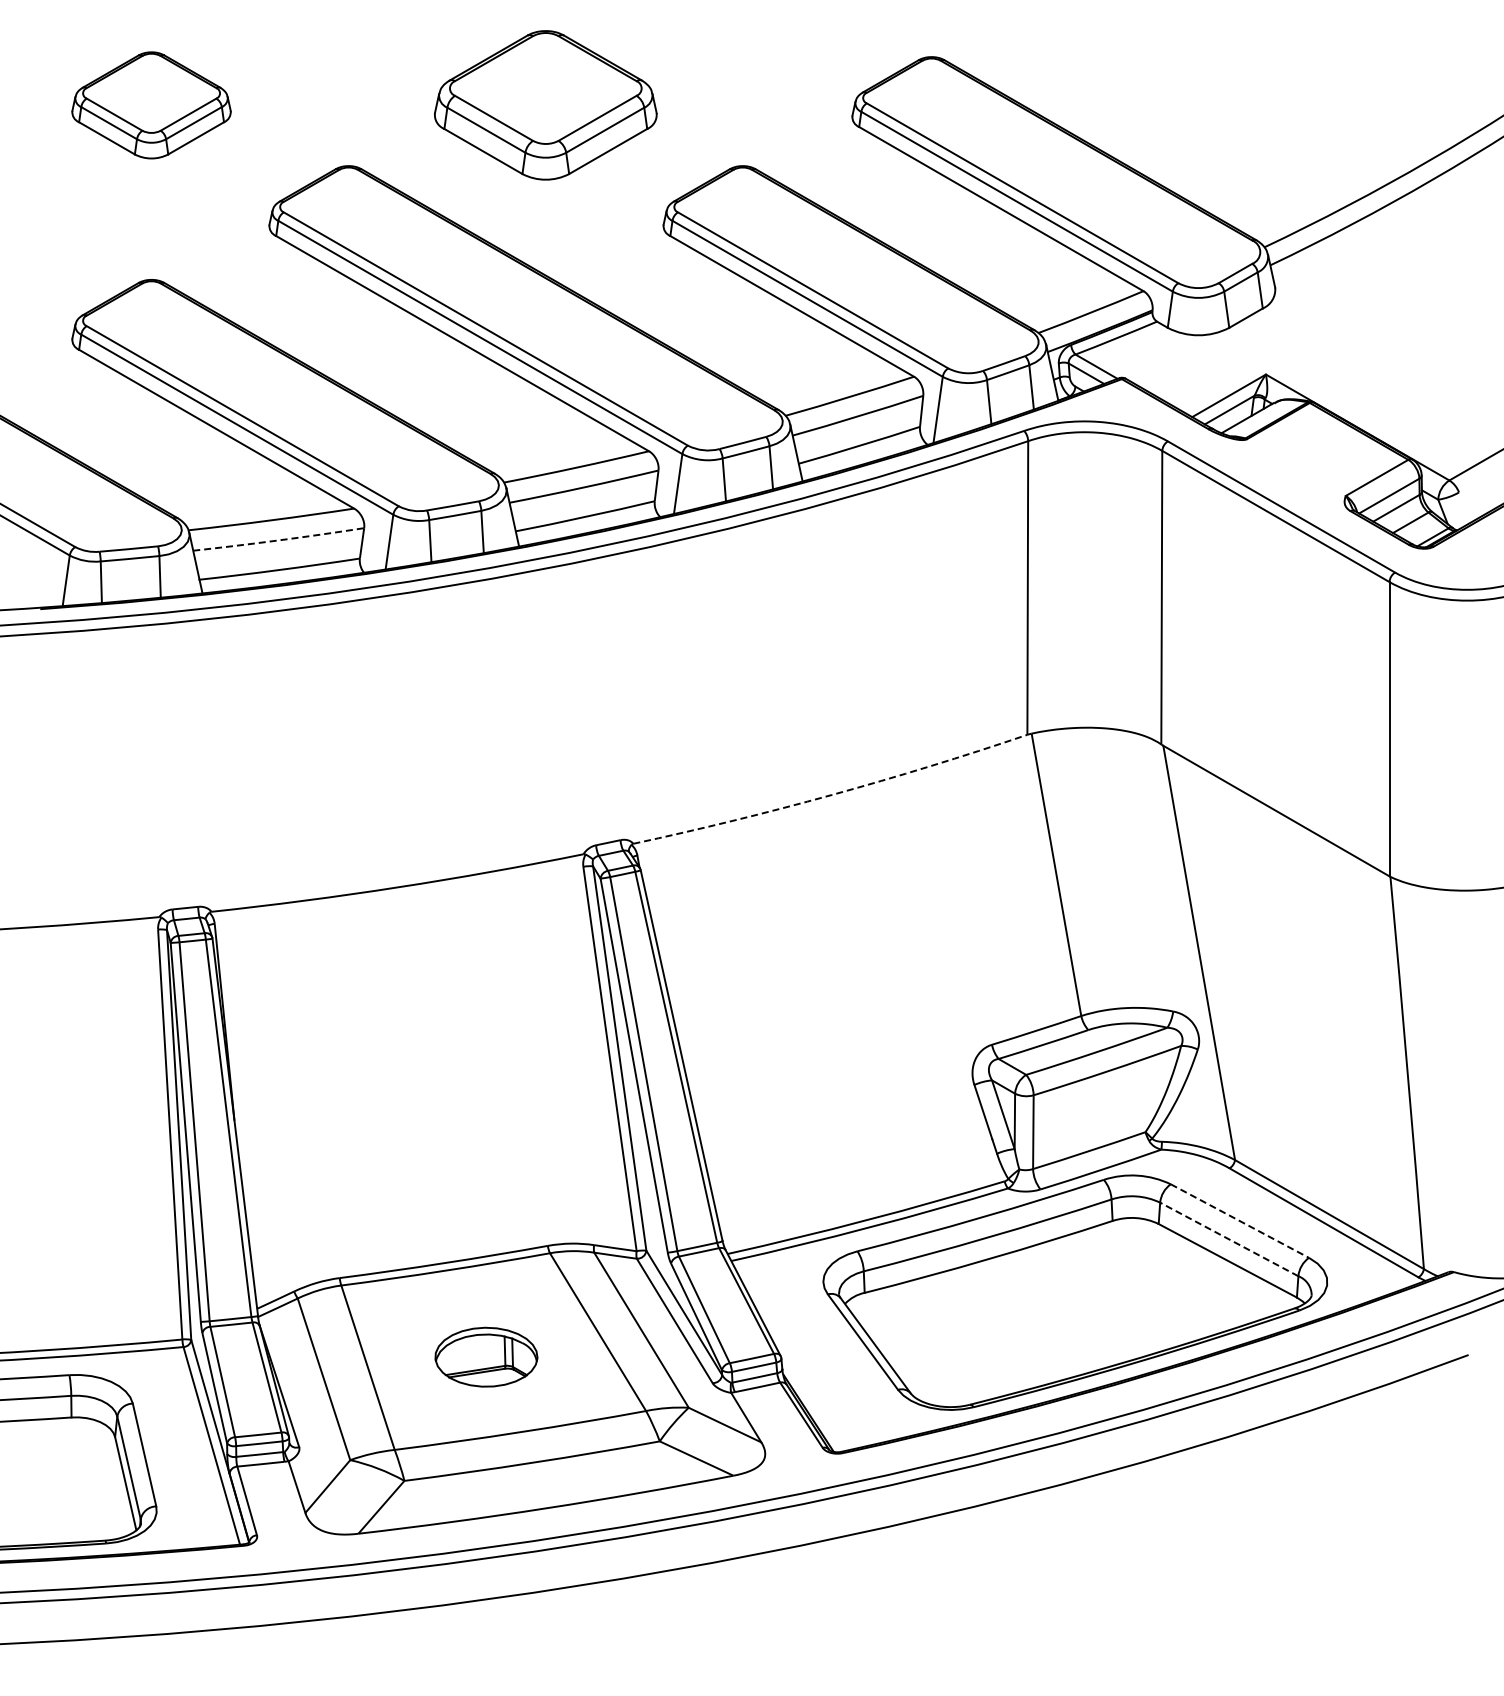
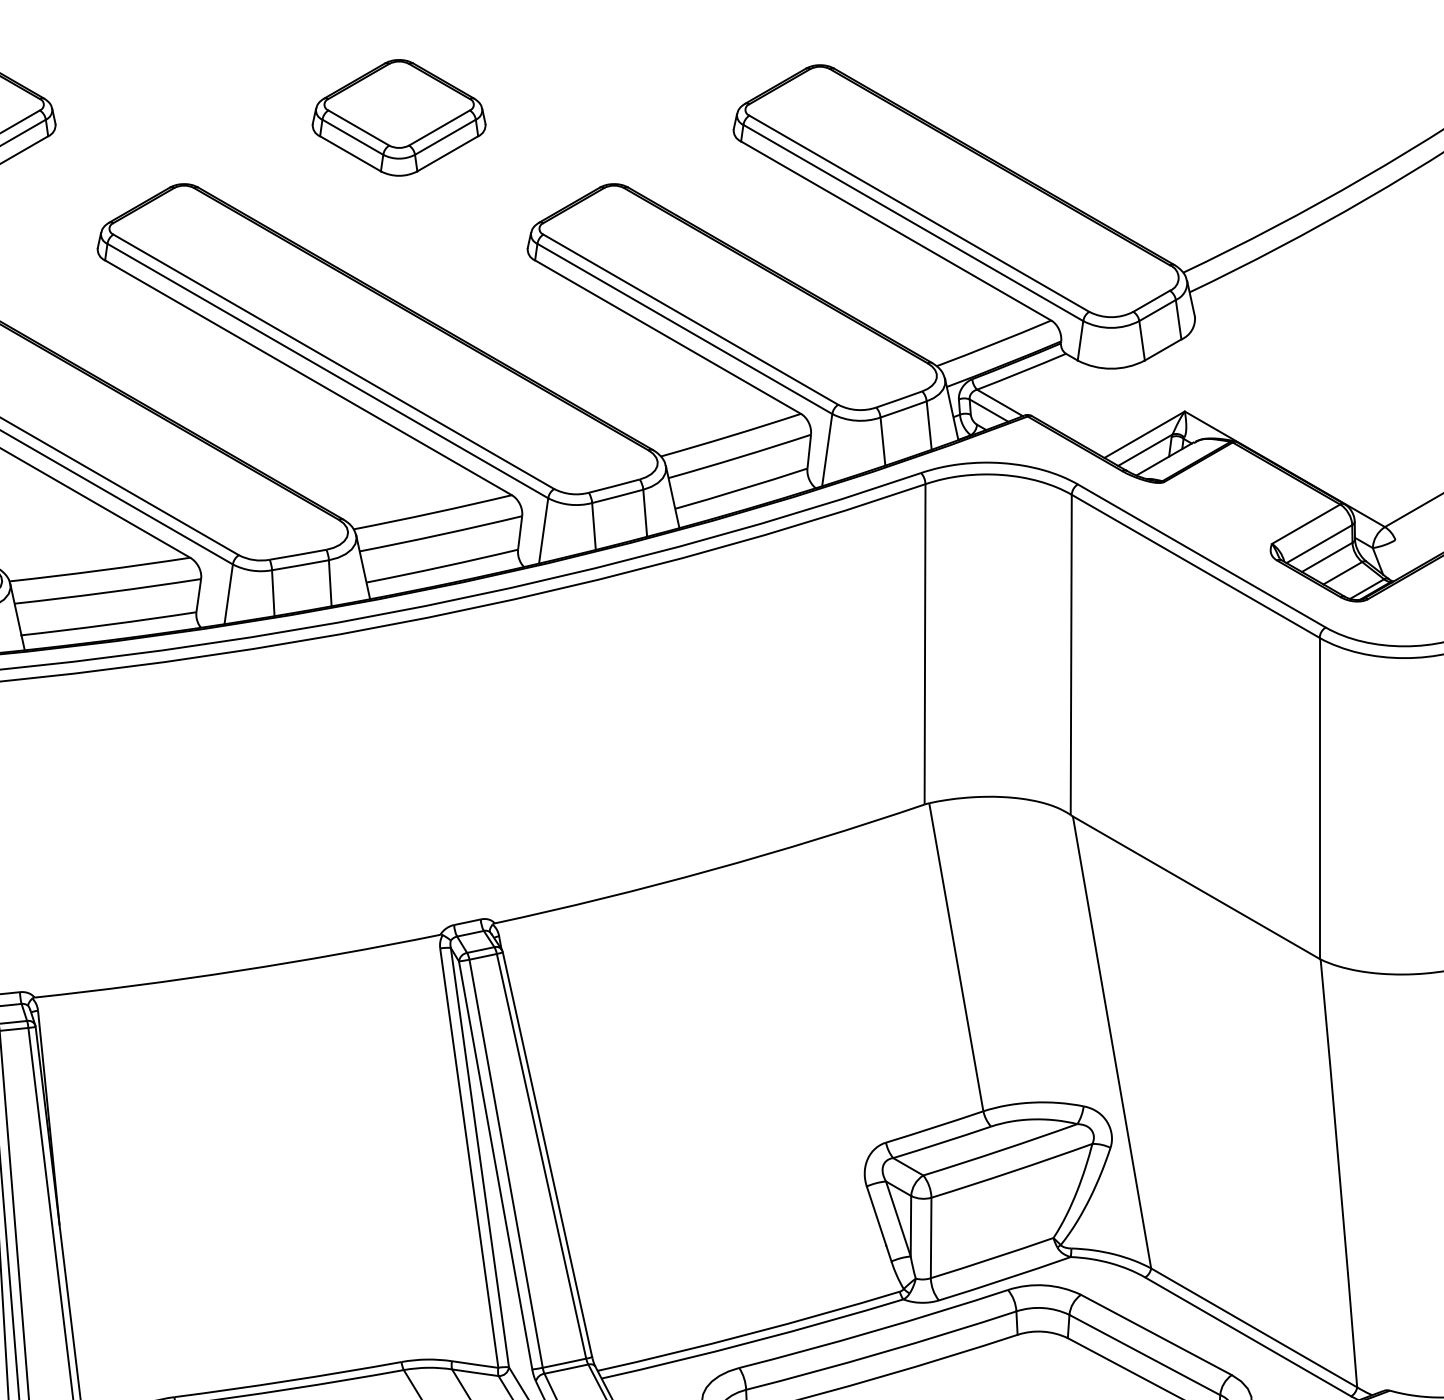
part: (545, 105) -> (398, 117), size x0.71
arc: (278, 540) -> (107, 592), dashed -> solid
arc: (831, 794) -> (710, 869), dashed -> solid
line: (1240, 1221) -> (1157, 1335), dashed -> solid
line: (1228, 1239) -> (1143, 1355), dashed -> solid

